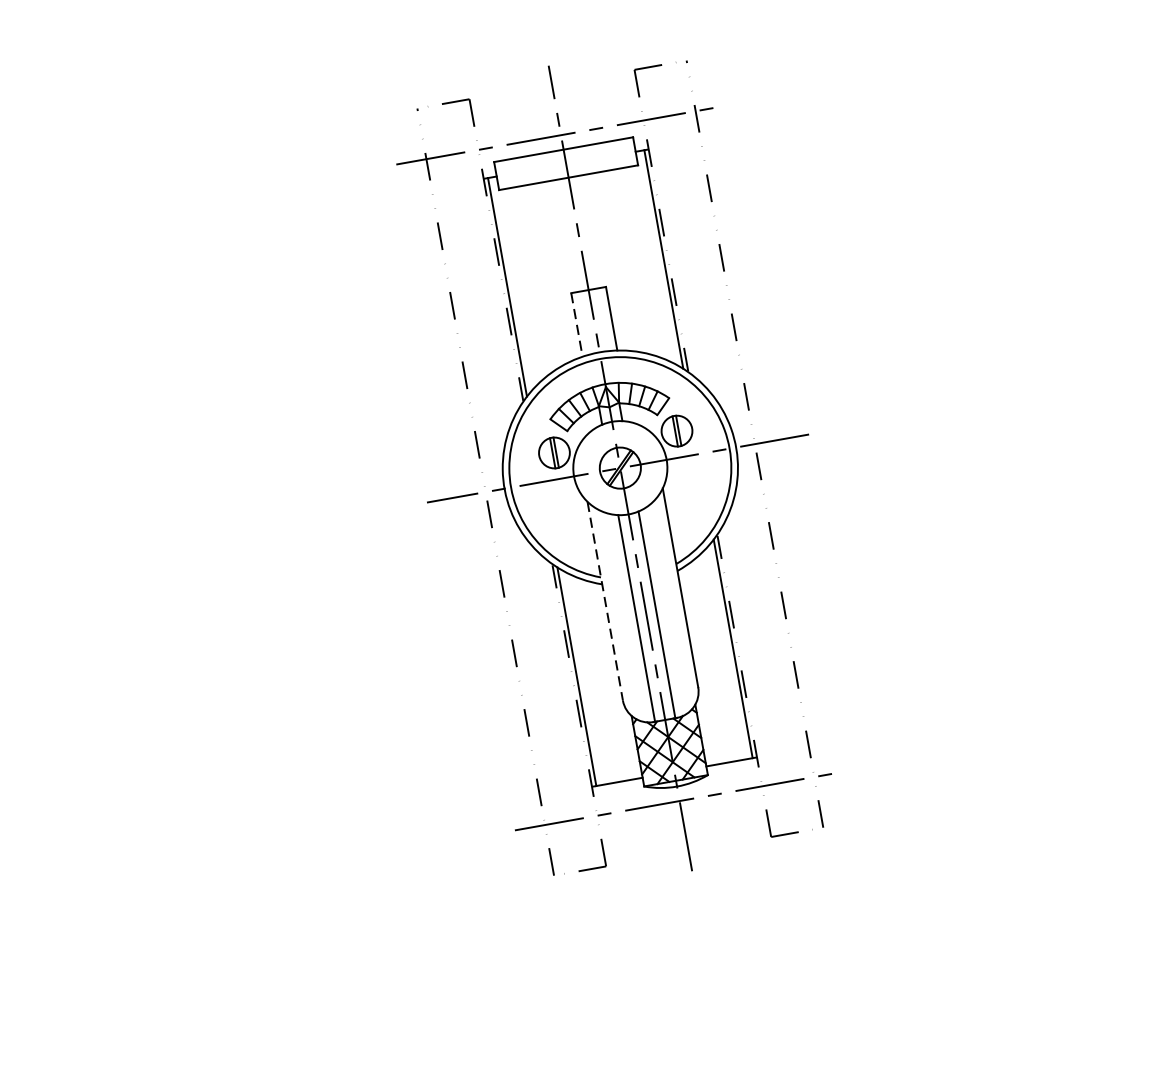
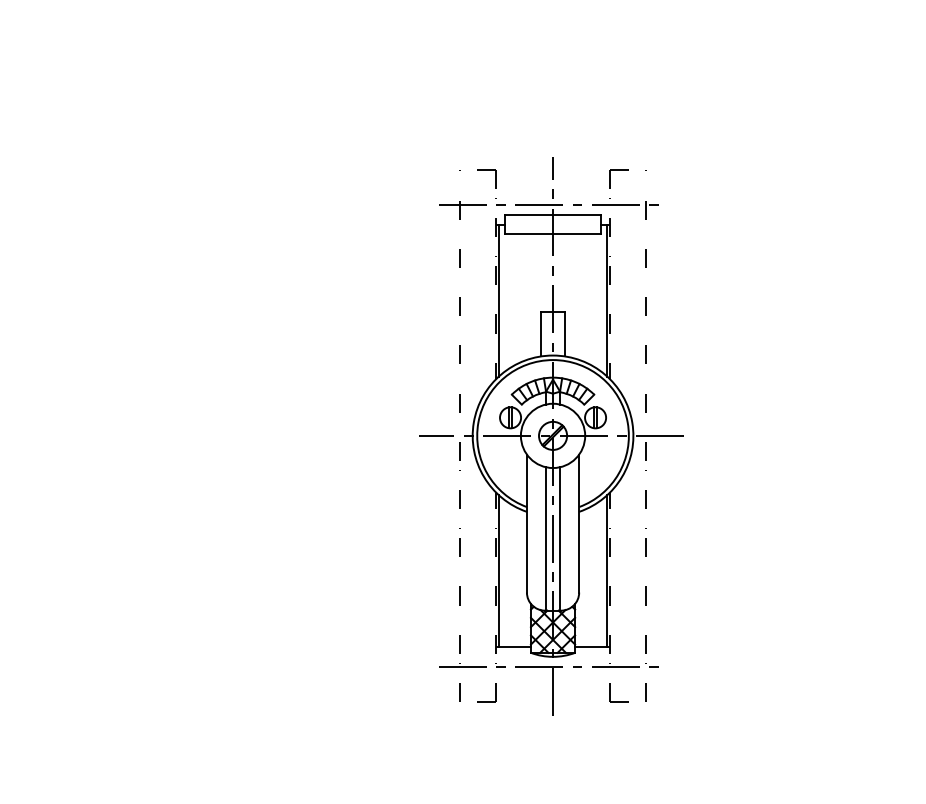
line: (577, 324) -> (541, 334), dashed -> solid
line: (604, 601) -> (526, 523), dashed -> solid

